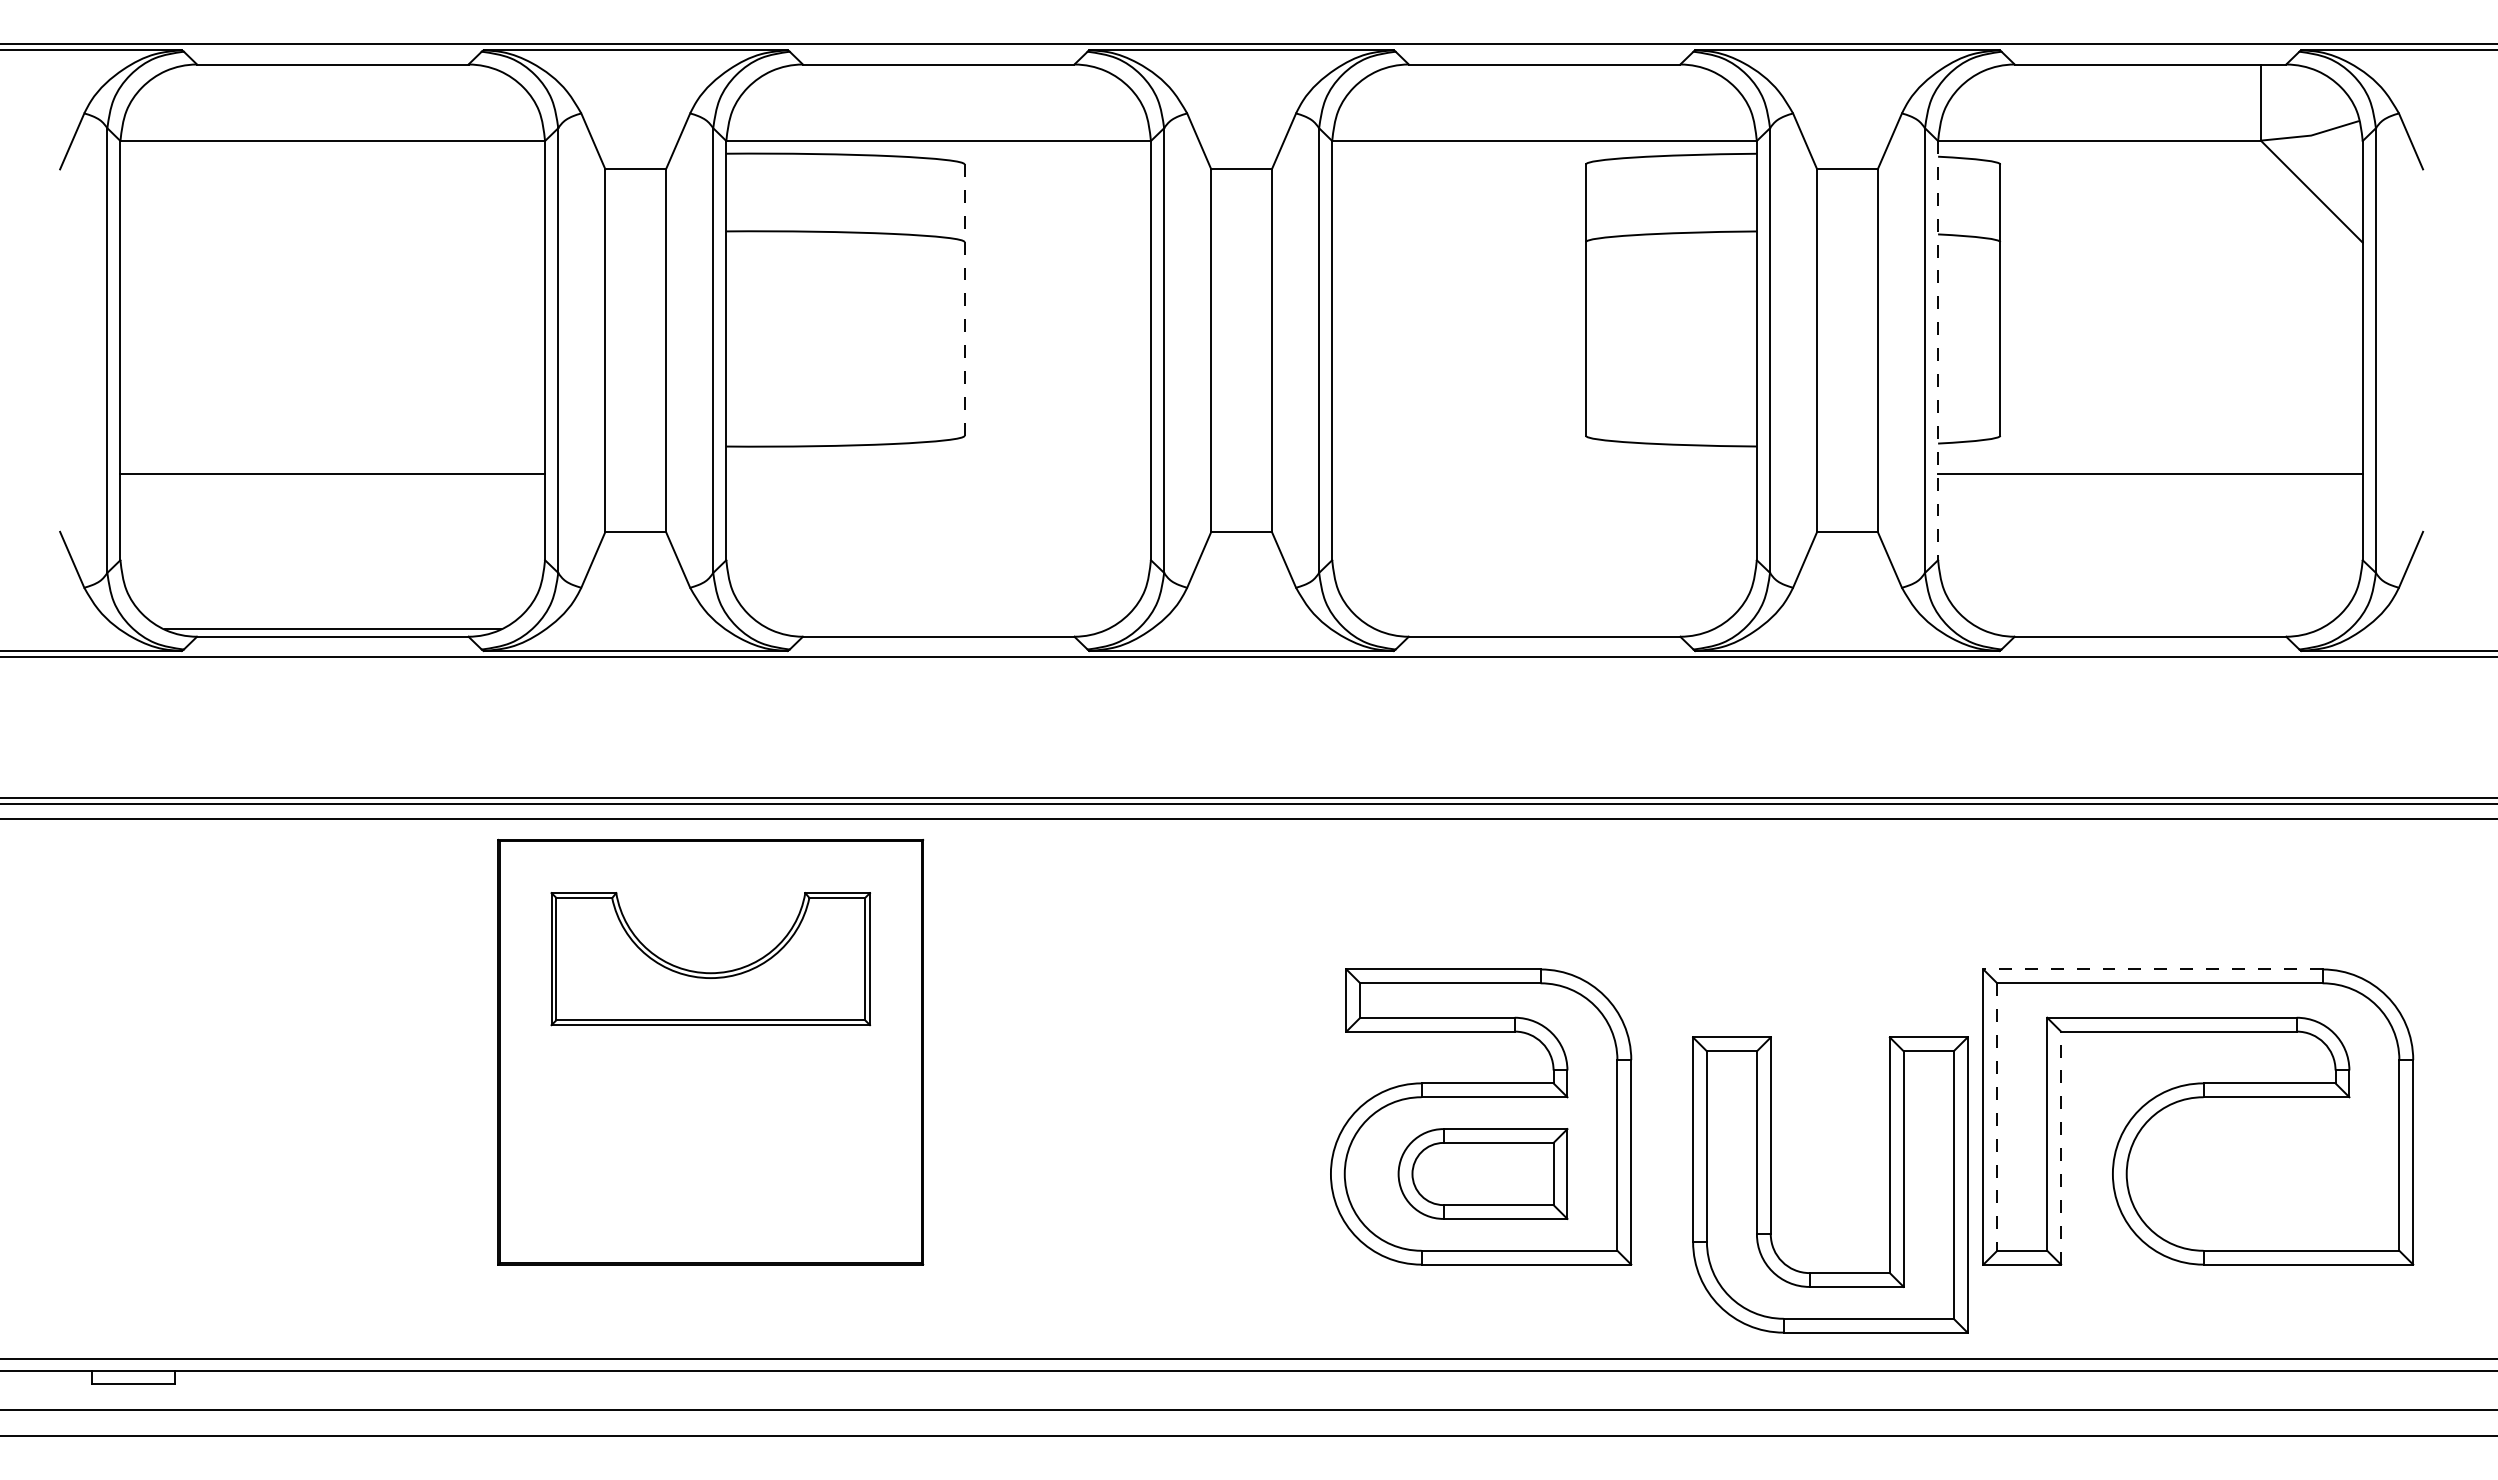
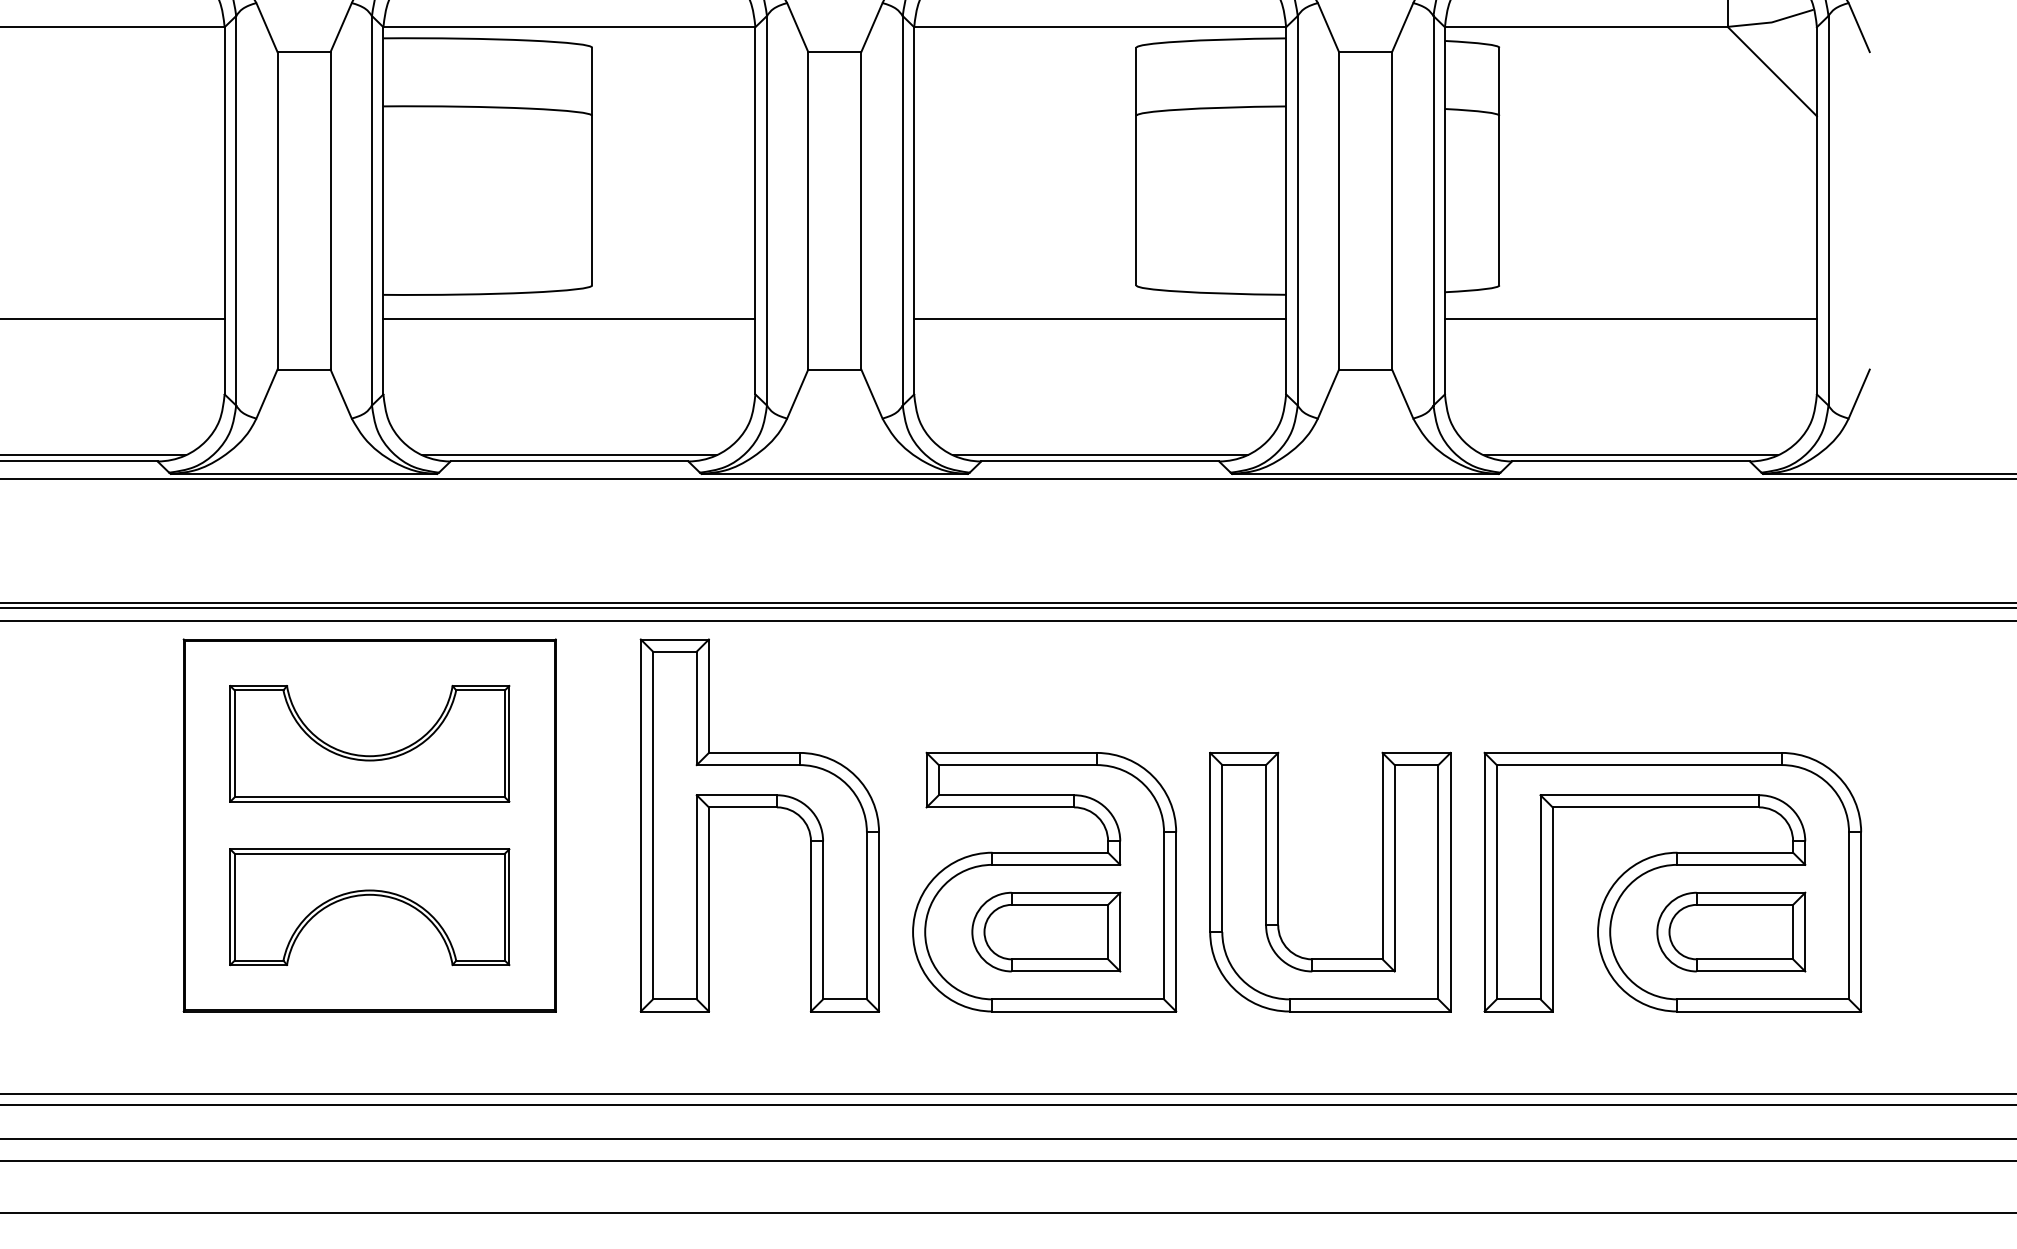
line: (964, 300) -> (592, 166), dashed -> solid
line: (1938, 350) -> (1445, 210), dashed -> solid
line: (938, 474) -> (569, 319), added
line: (1544, 474) -> (1100, 319), added
line: (938, 629) -> (569, 455), added
line: (1544, 629) -> (1100, 455), added
line: (2150, 629) -> (1631, 455), added
line: (2153, 969) -> (1633, 752), dashed -> solid
part: (1156, 1032) -> (760, 808), added
line: (1997, 1117) -> (1496, 882), dashed -> solid
part: (710, 1132) -> (369, 895), added
line: (2061, 1148) -> (1553, 909), dashed -> solid
part: (2264, 1173) -> (1730, 931), added
part: (1771, 1184) -> (1278, 881), moved

